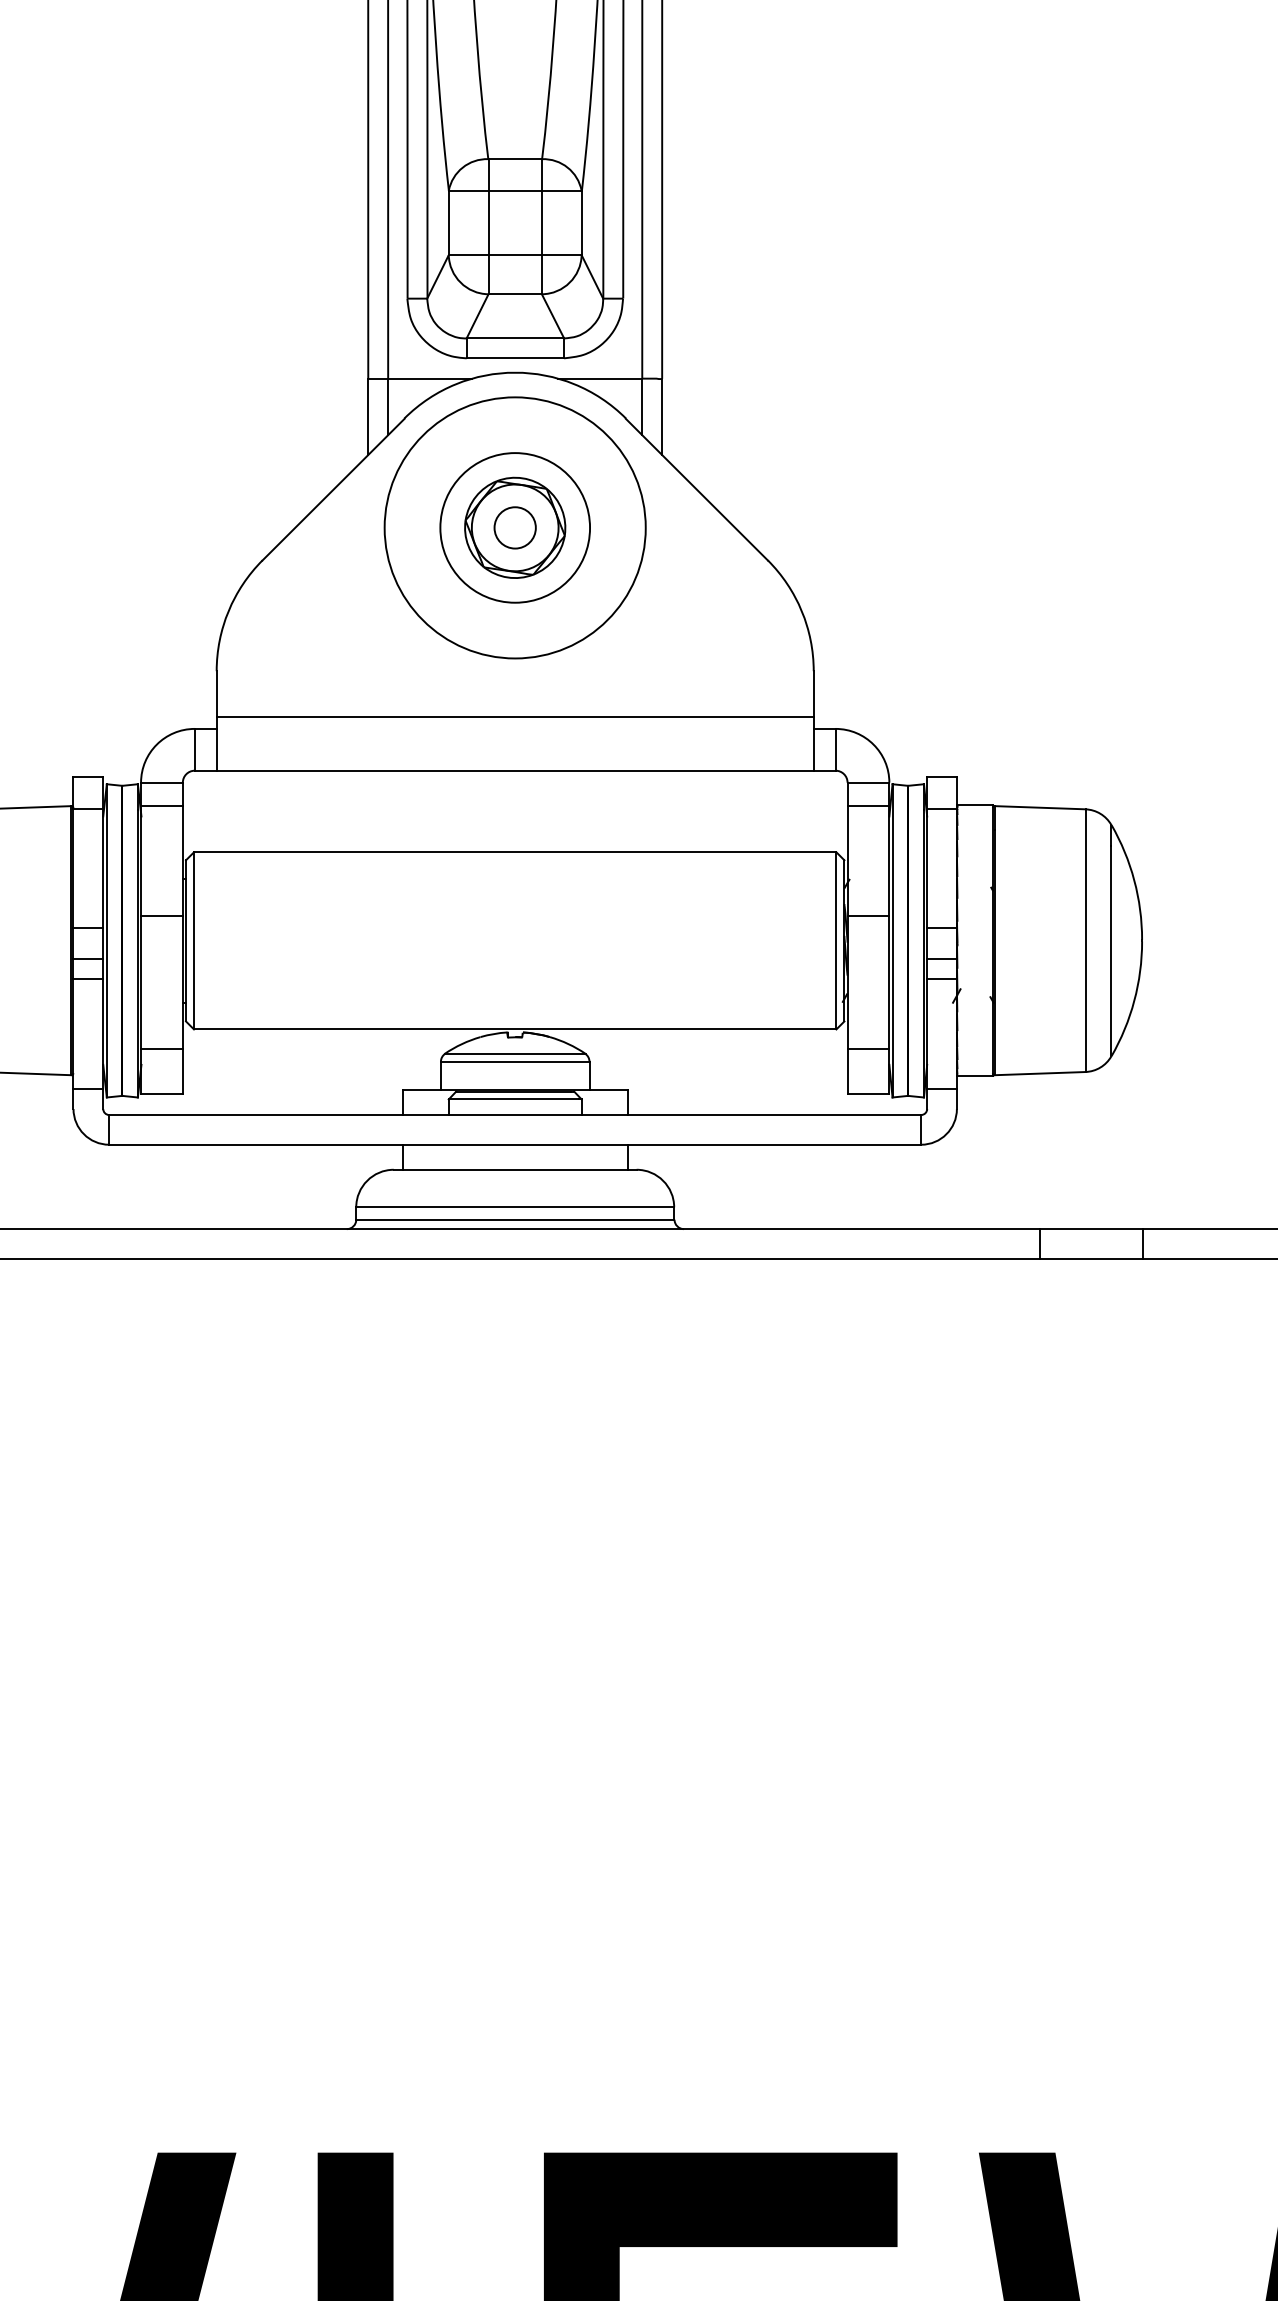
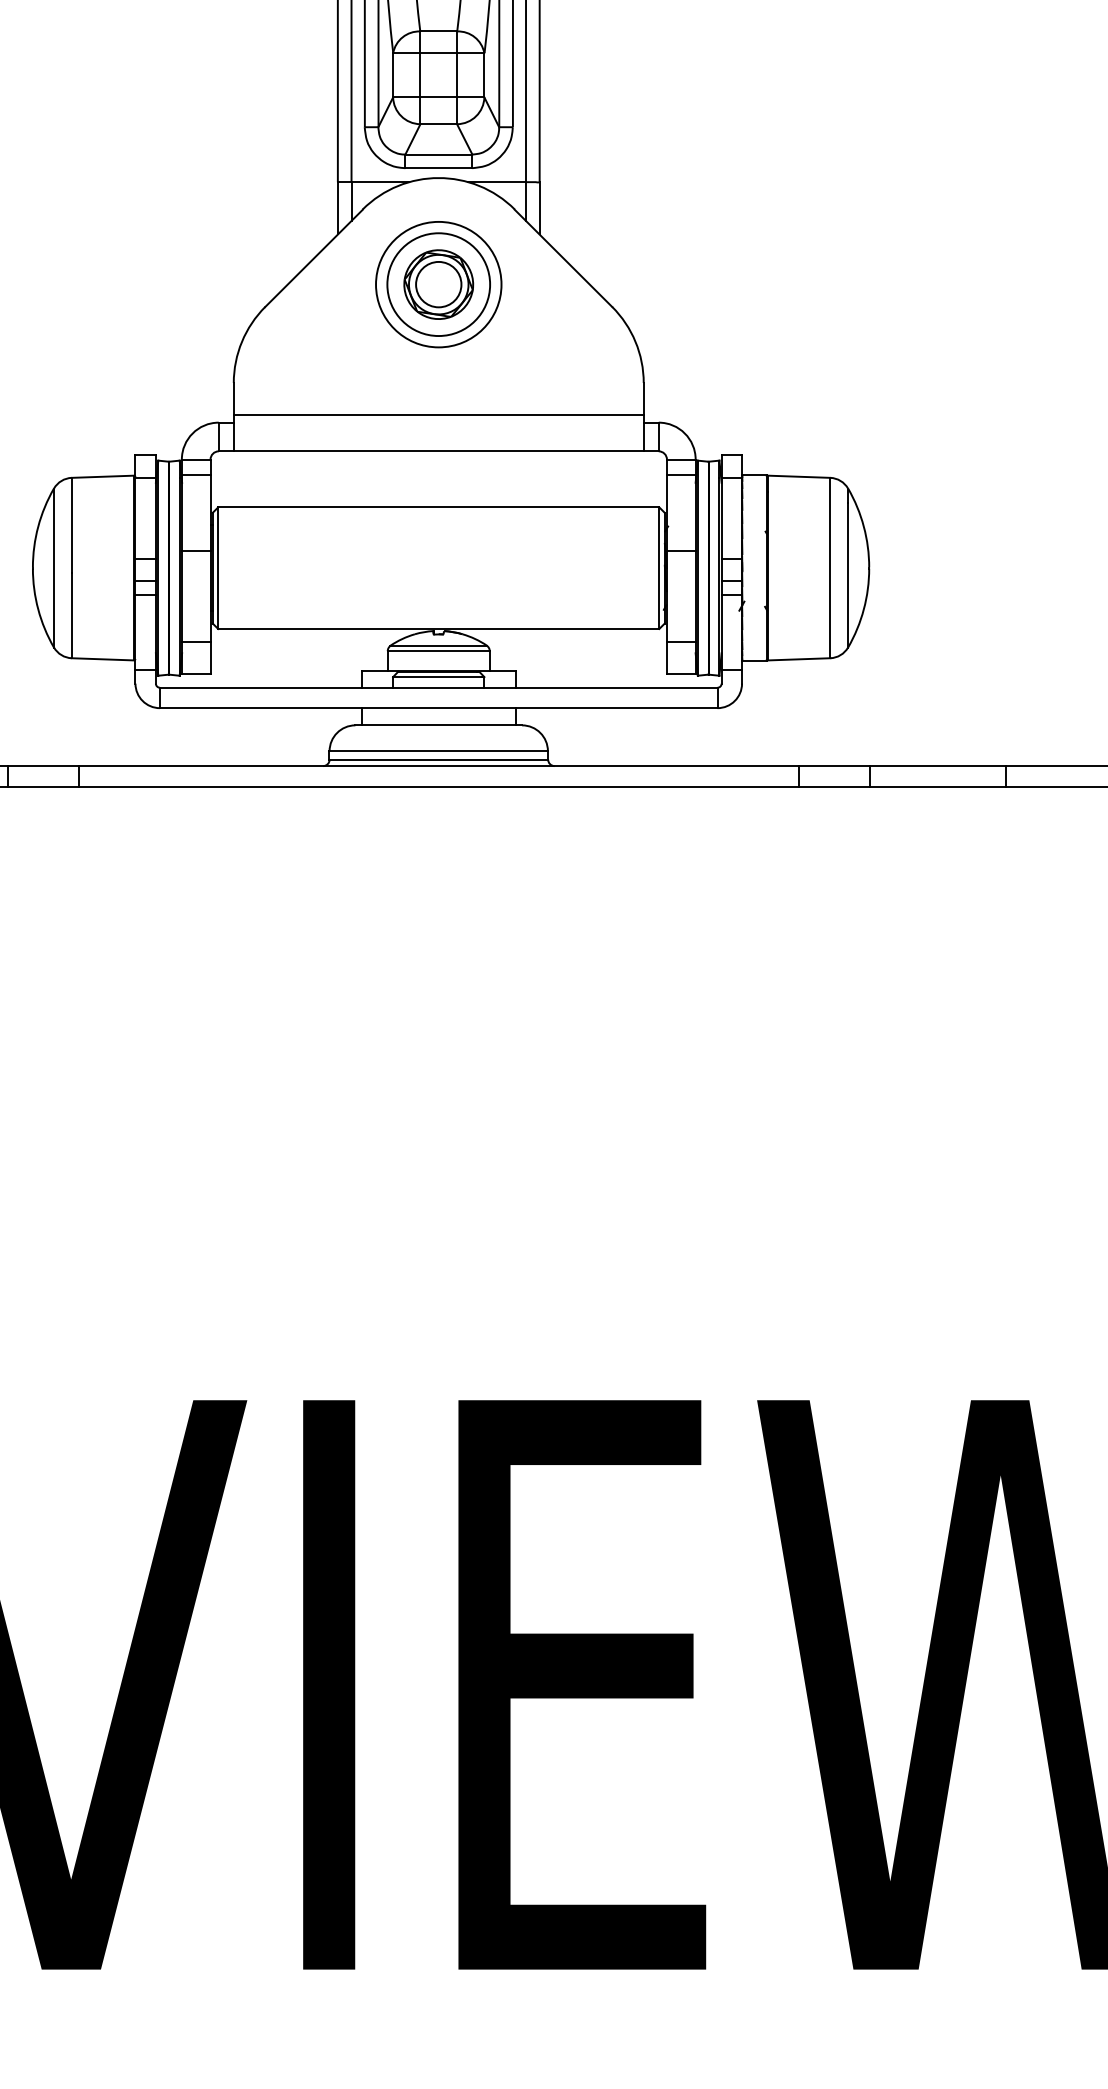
circle: (514, 527) -> (438, 284), size x0.7
circle: (514, 527) -> (438, 284), size x1.6

